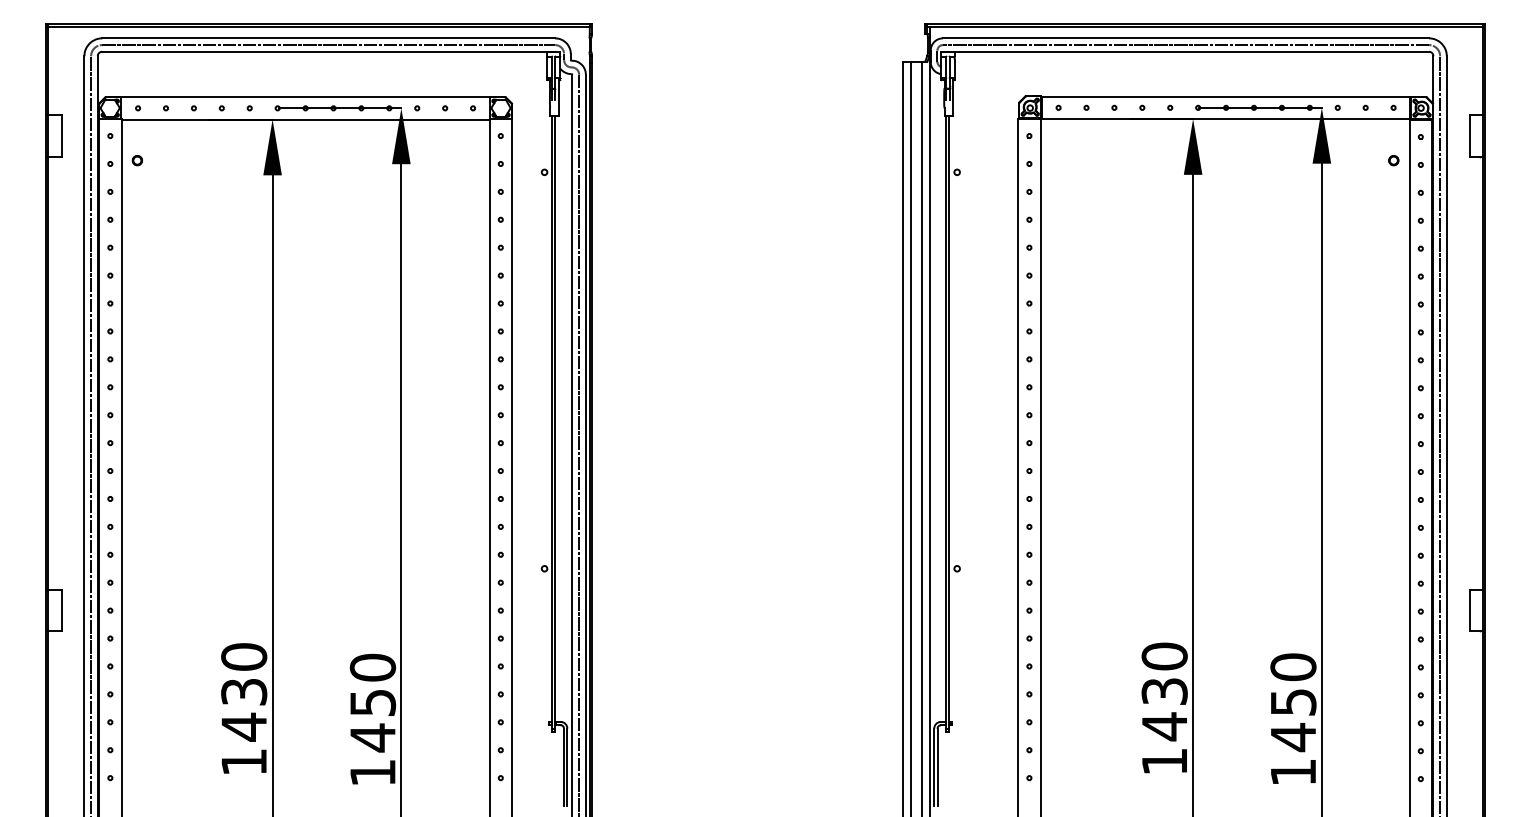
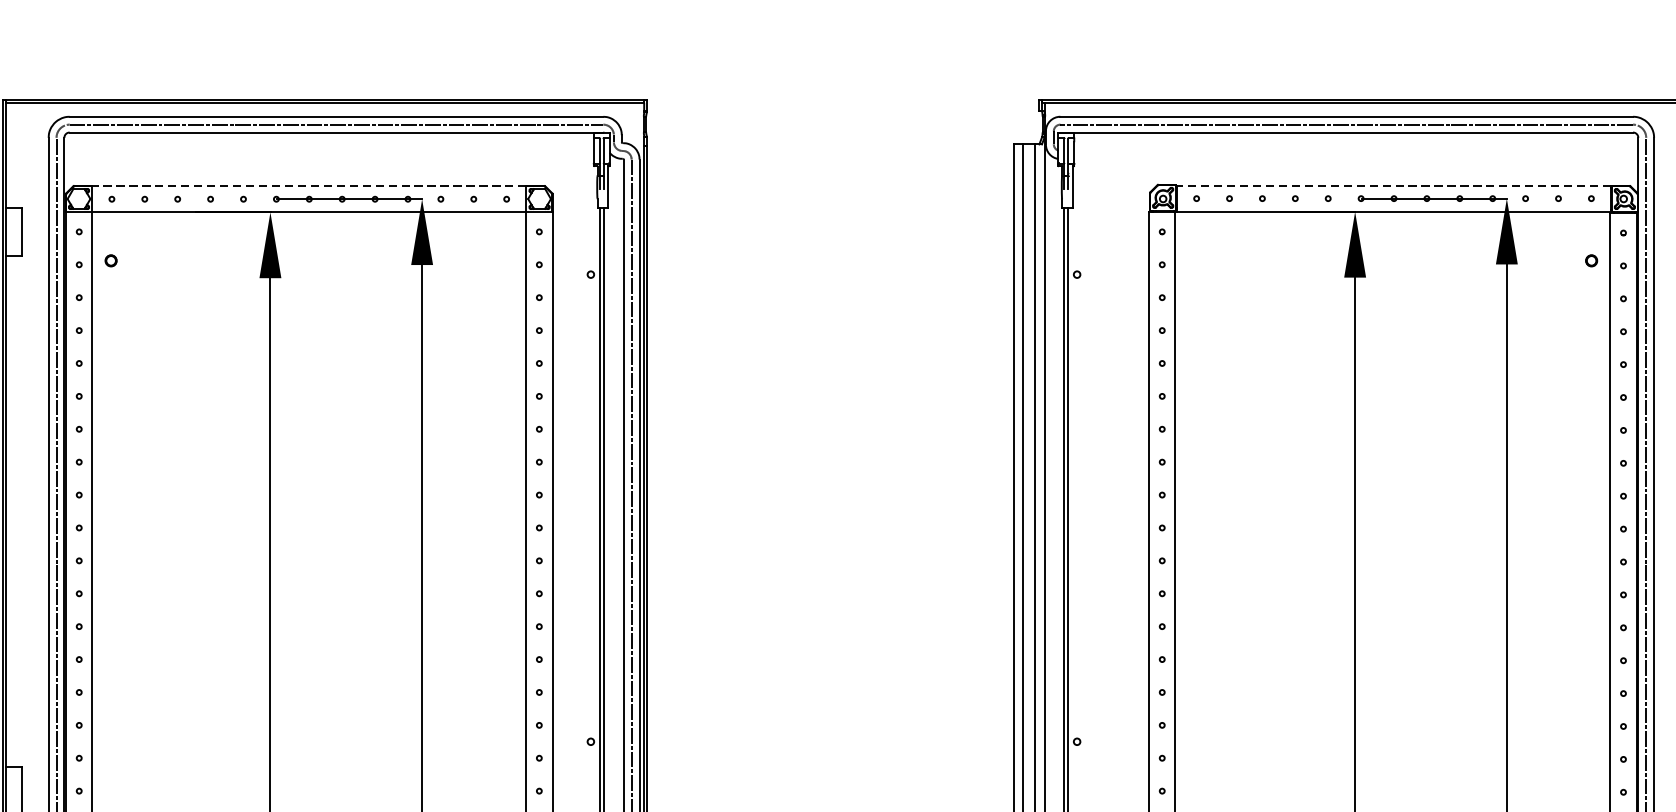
line: (1225, 96) -> (1393, 185), solid -> dashed
line: (305, 97) -> (309, 186), solid -> dashed

